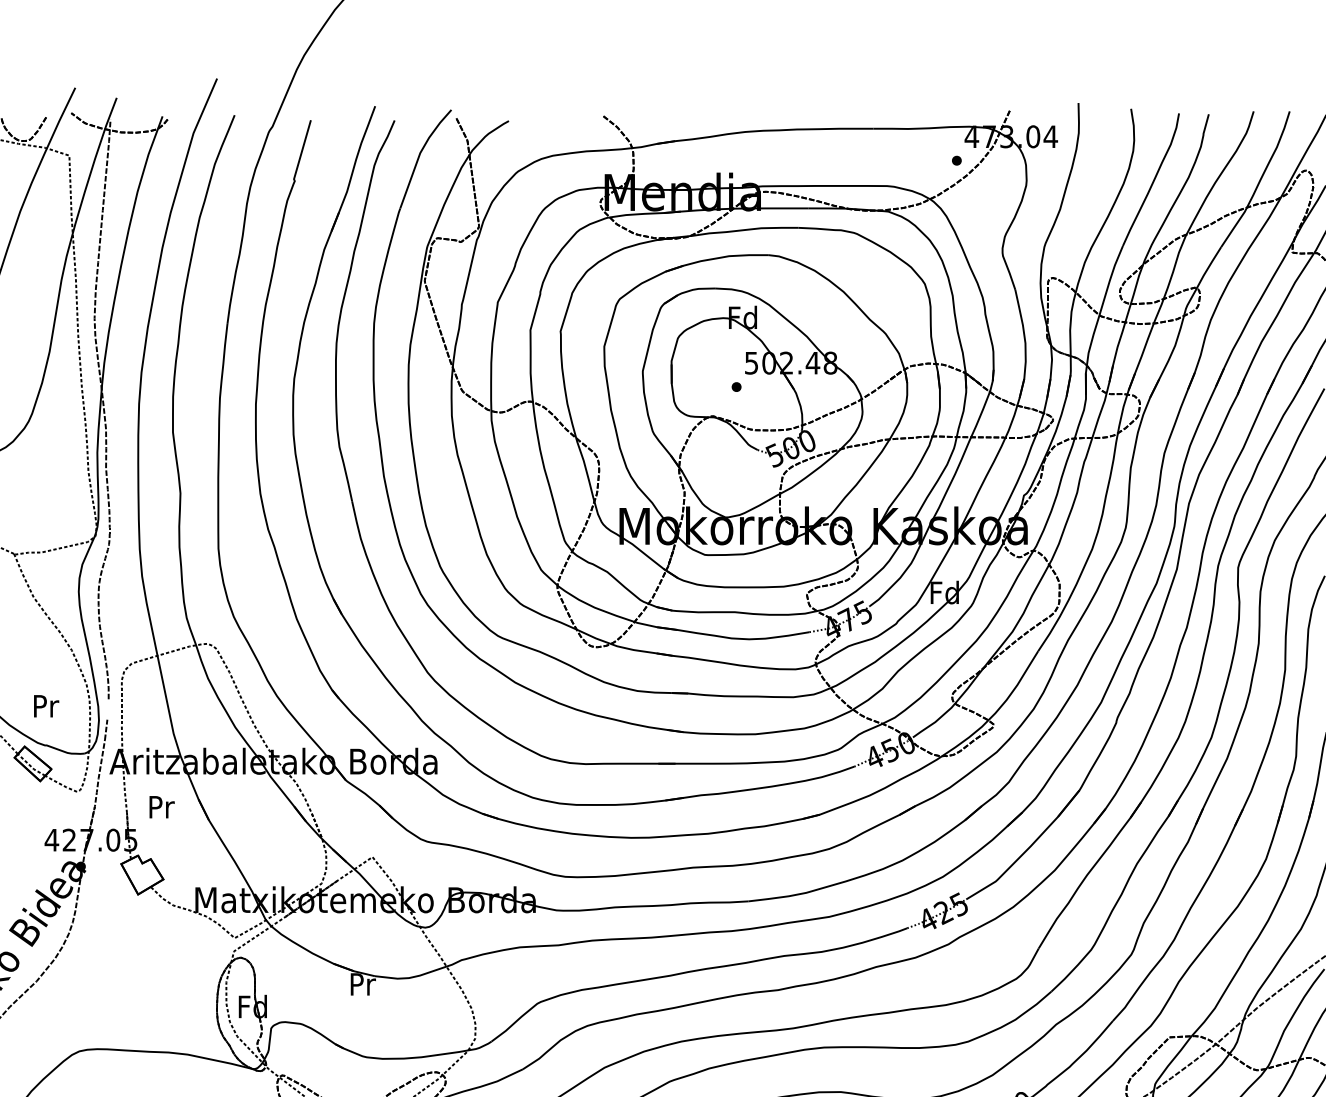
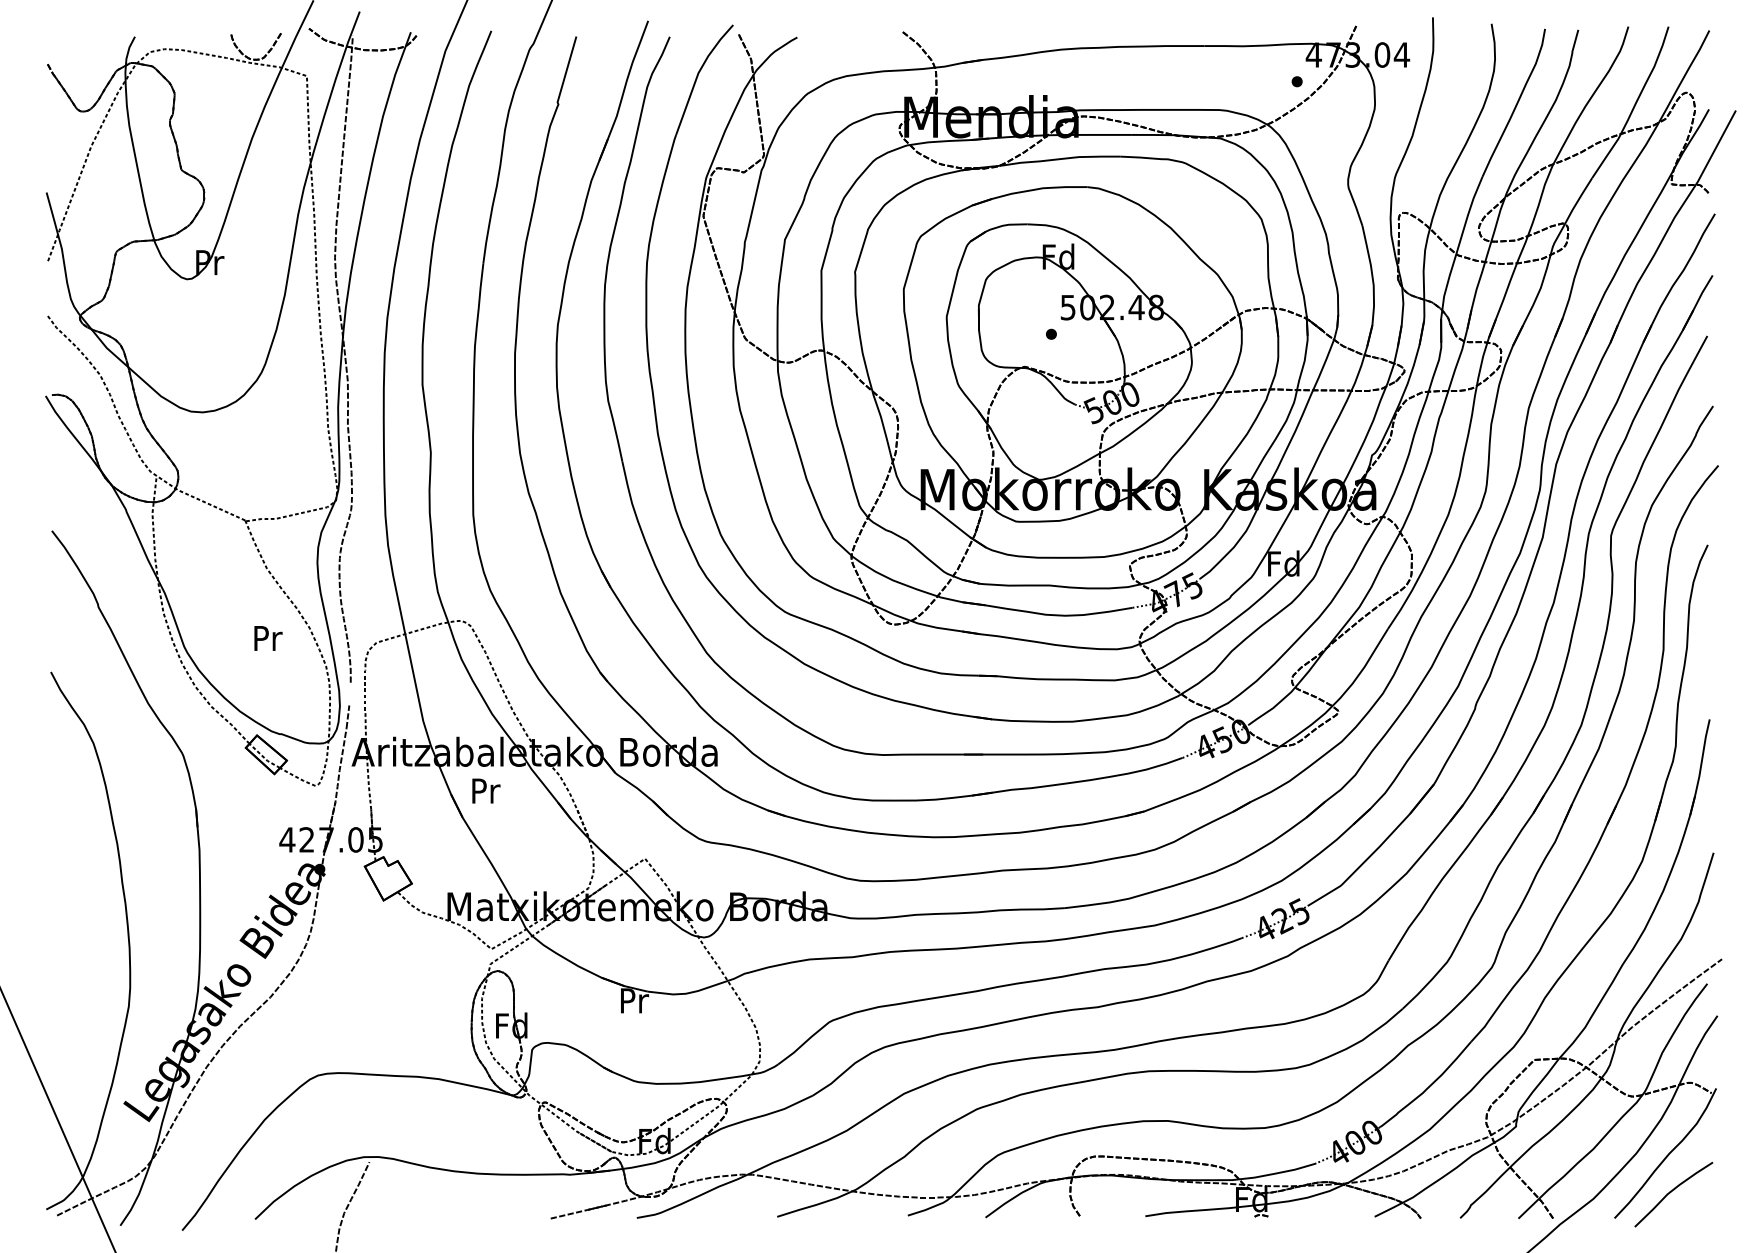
text: (46, 706) -> (268, 638), moved
text: (162, 806) -> (486, 790), moved

